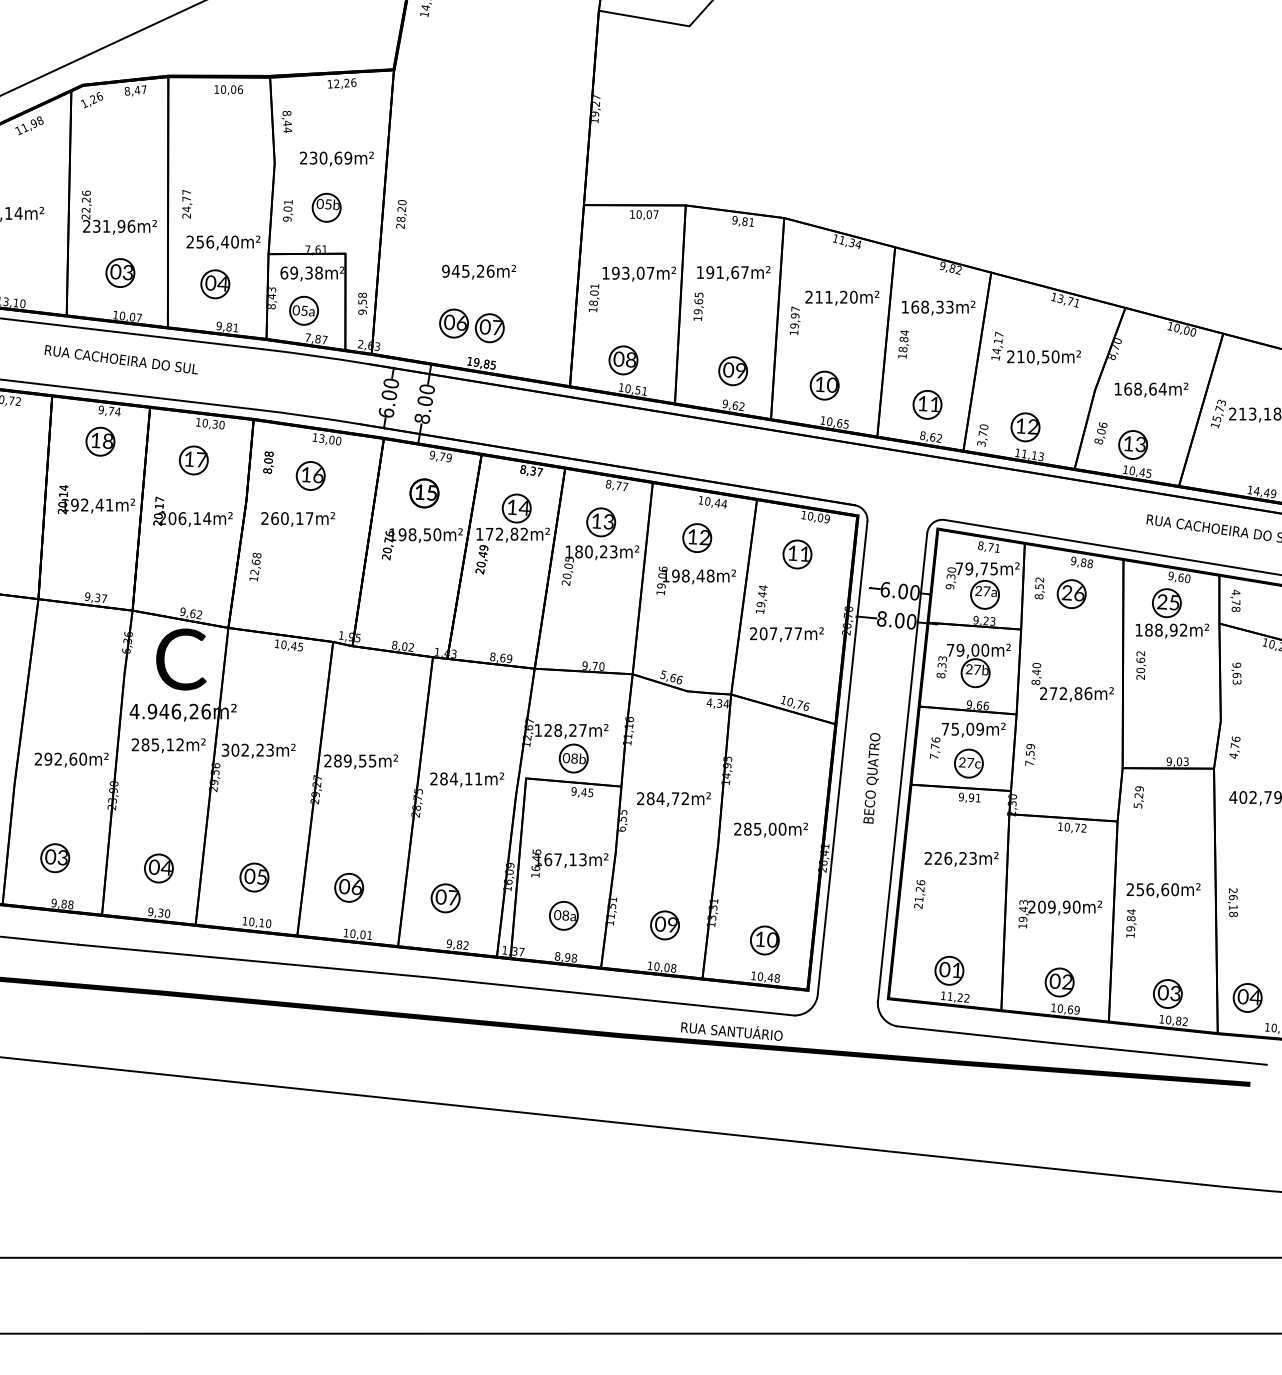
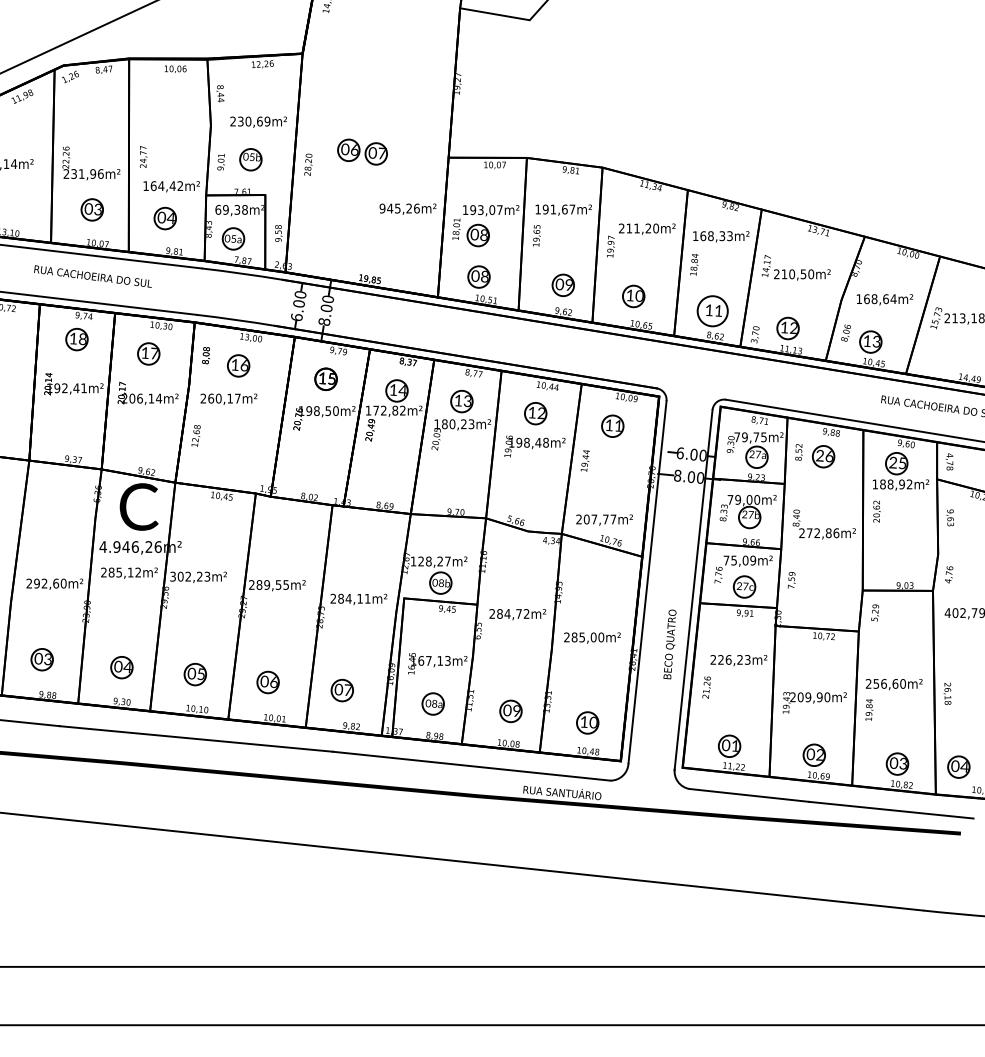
text: (212, 241) -> (163, 185), 256,40m² -> 164,42m²
text: (479, 271) -> (408, 208), moved
part: (622, 306) -> (478, 235), added
part: (471, 325) -> (362, 151), moved
circle: (927, 404) -> (712, 310), size x1.4
text: (786, 634) -> (604, 520), moved
text: (871, 778) -> (669, 644), moved

